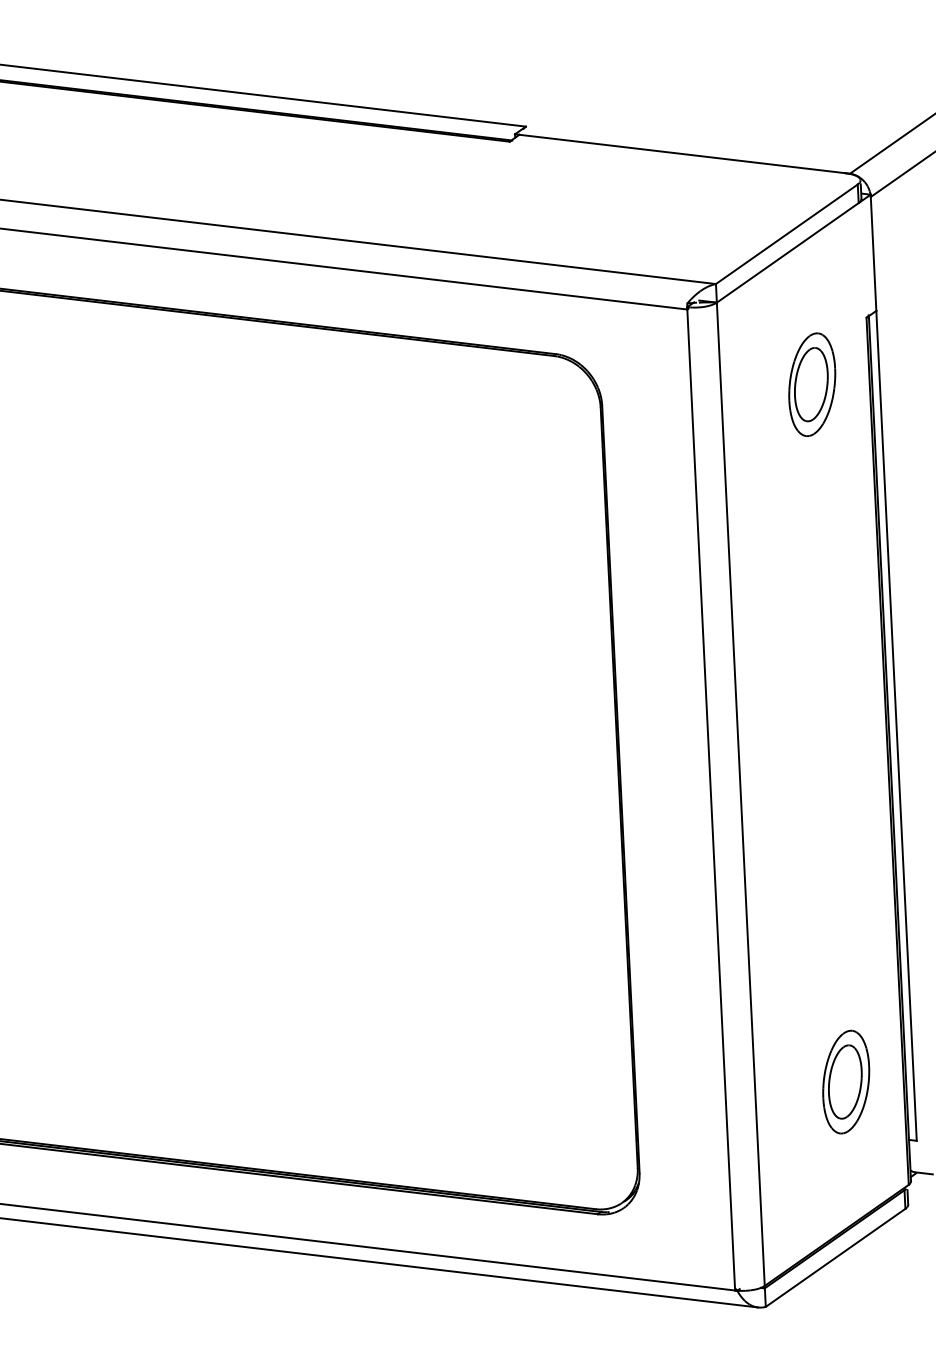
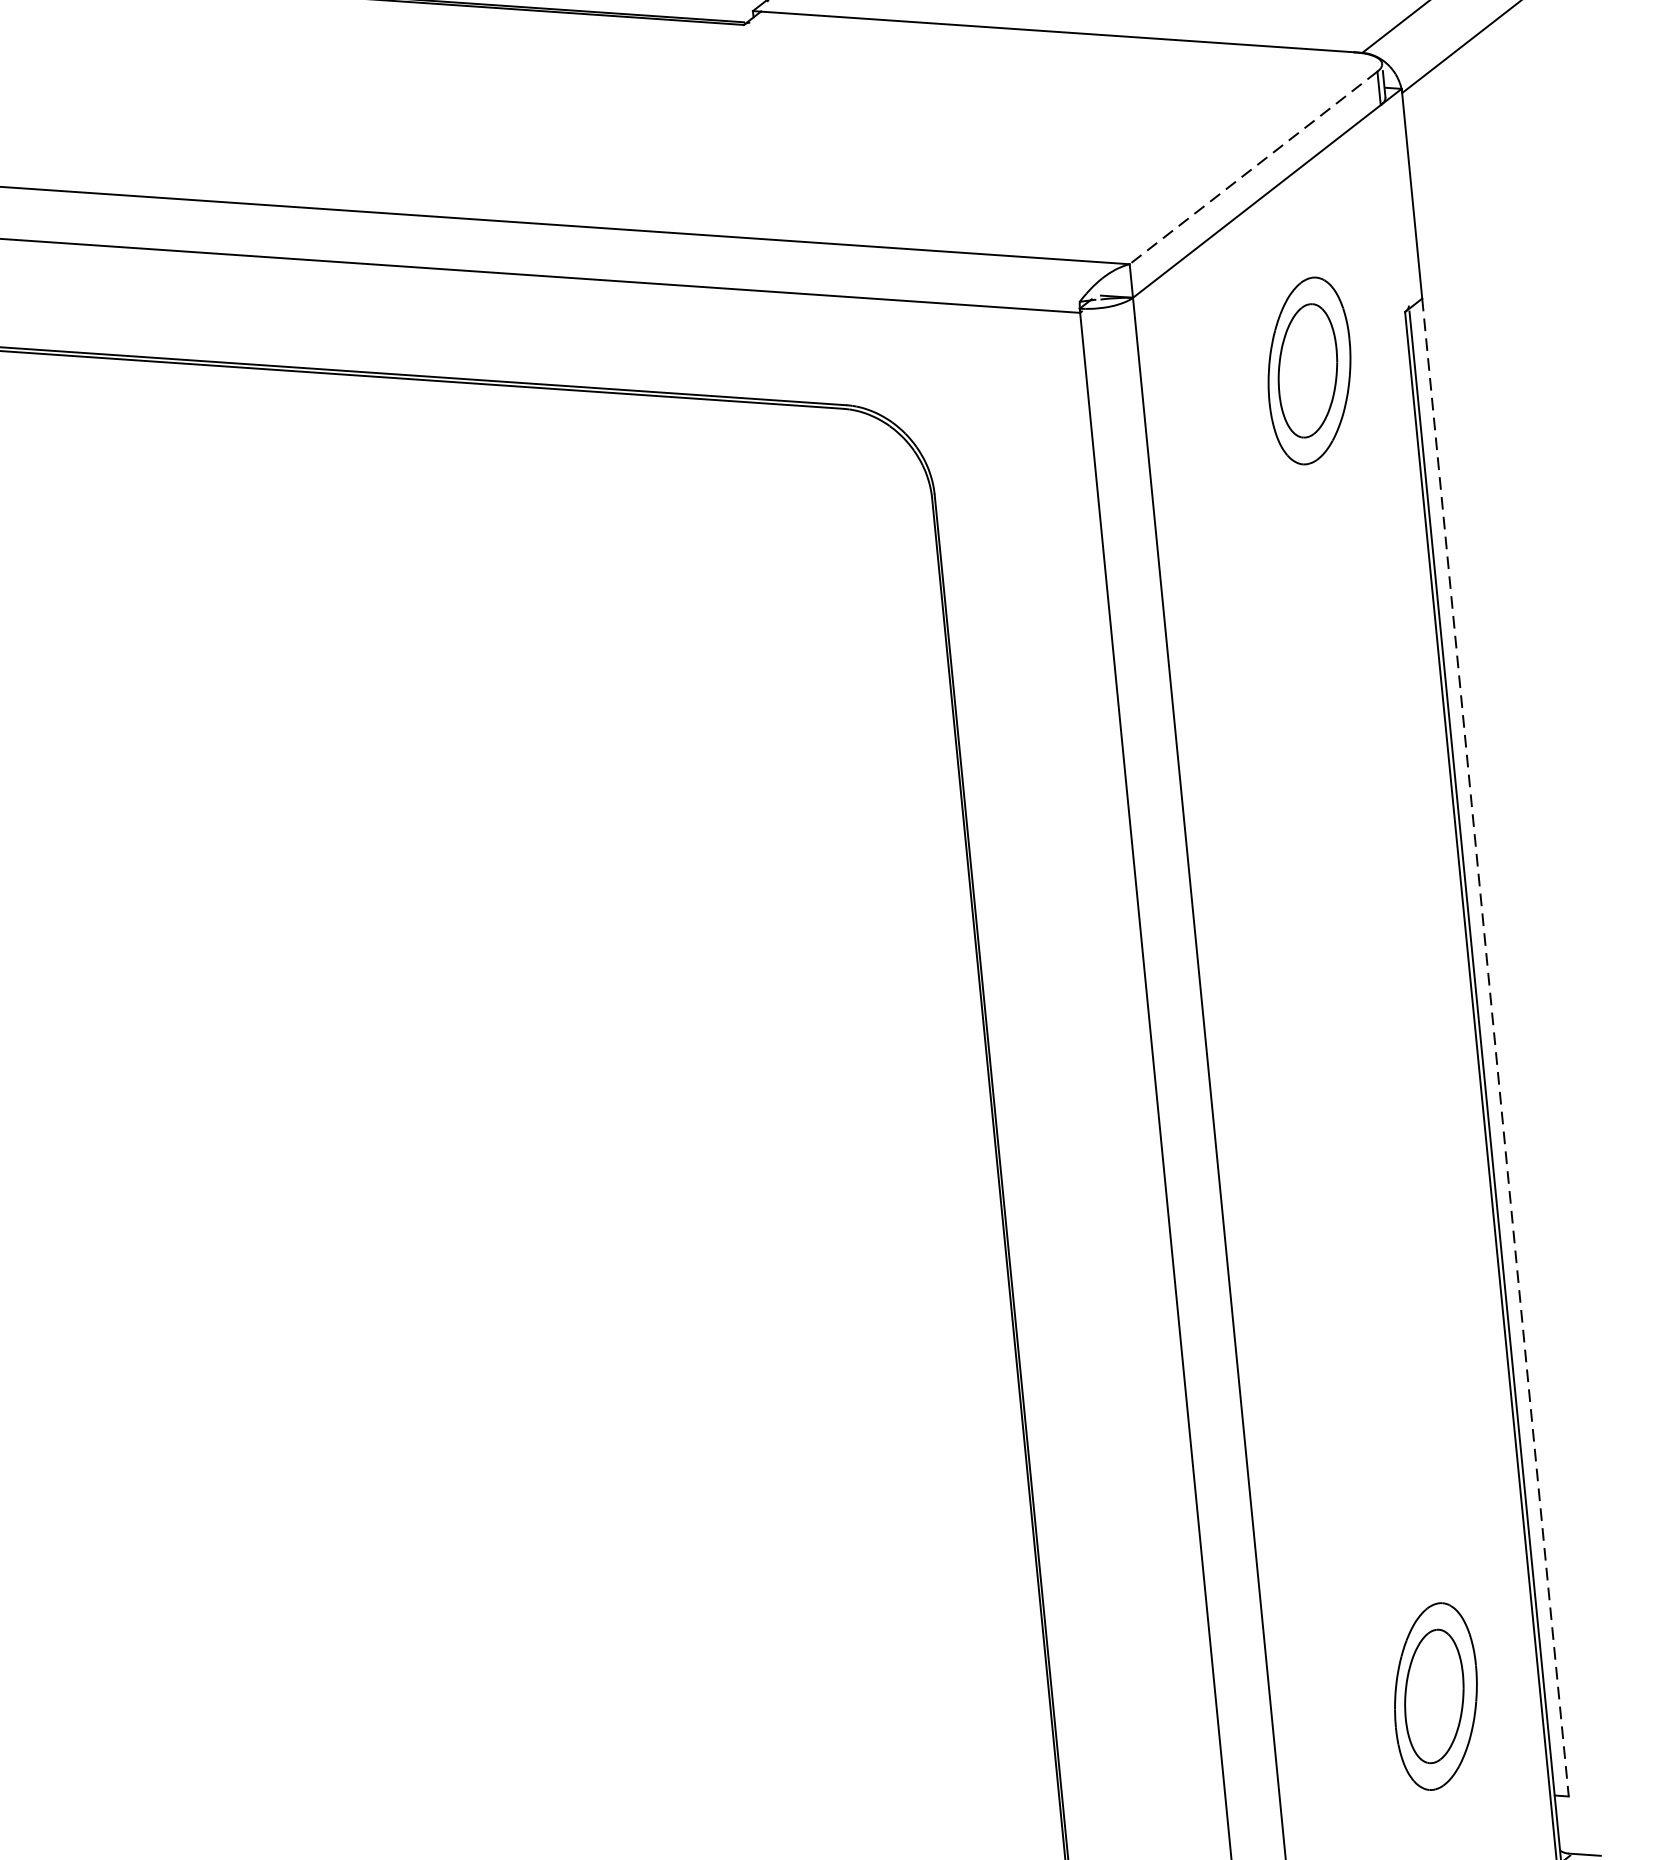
line: (786, 234) -> (1252, 168), solid -> dashed
part: (812, 384) -> (1309, 370), moved
line: (896, 726) -> (1495, 1048), solid -> dashed

